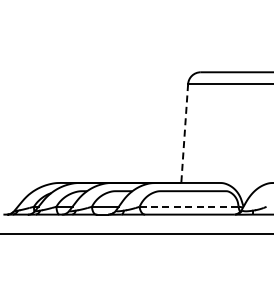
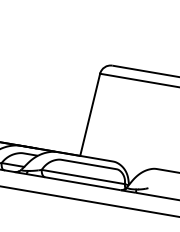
line: (184, 133) -> (90, 114), dashed -> solid
line: (189, 206) -> (83, 176), dashed -> solid

